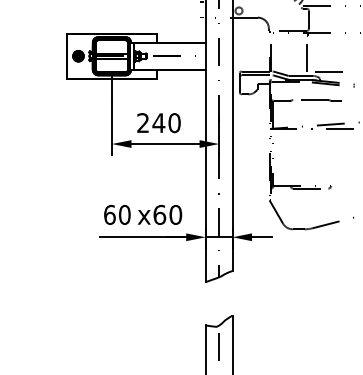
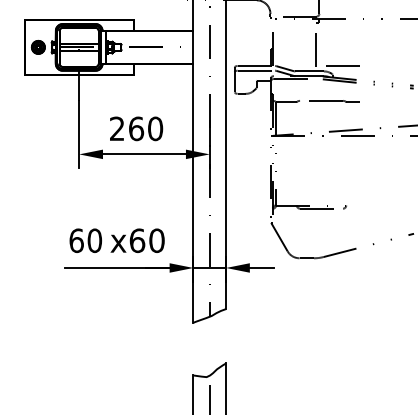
text: (158, 123) -> (135, 129), 240 -> 260

